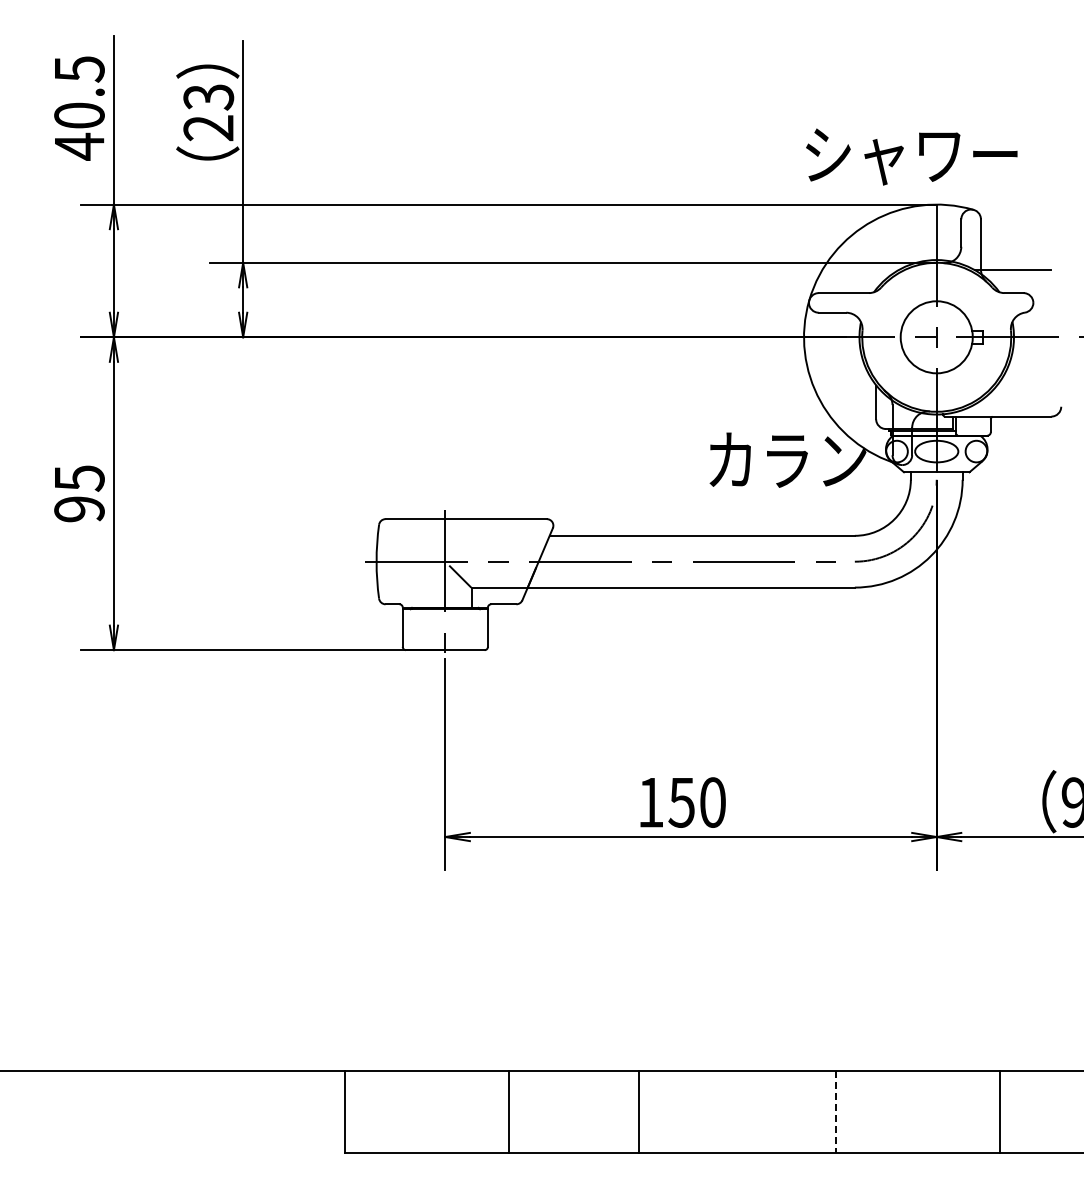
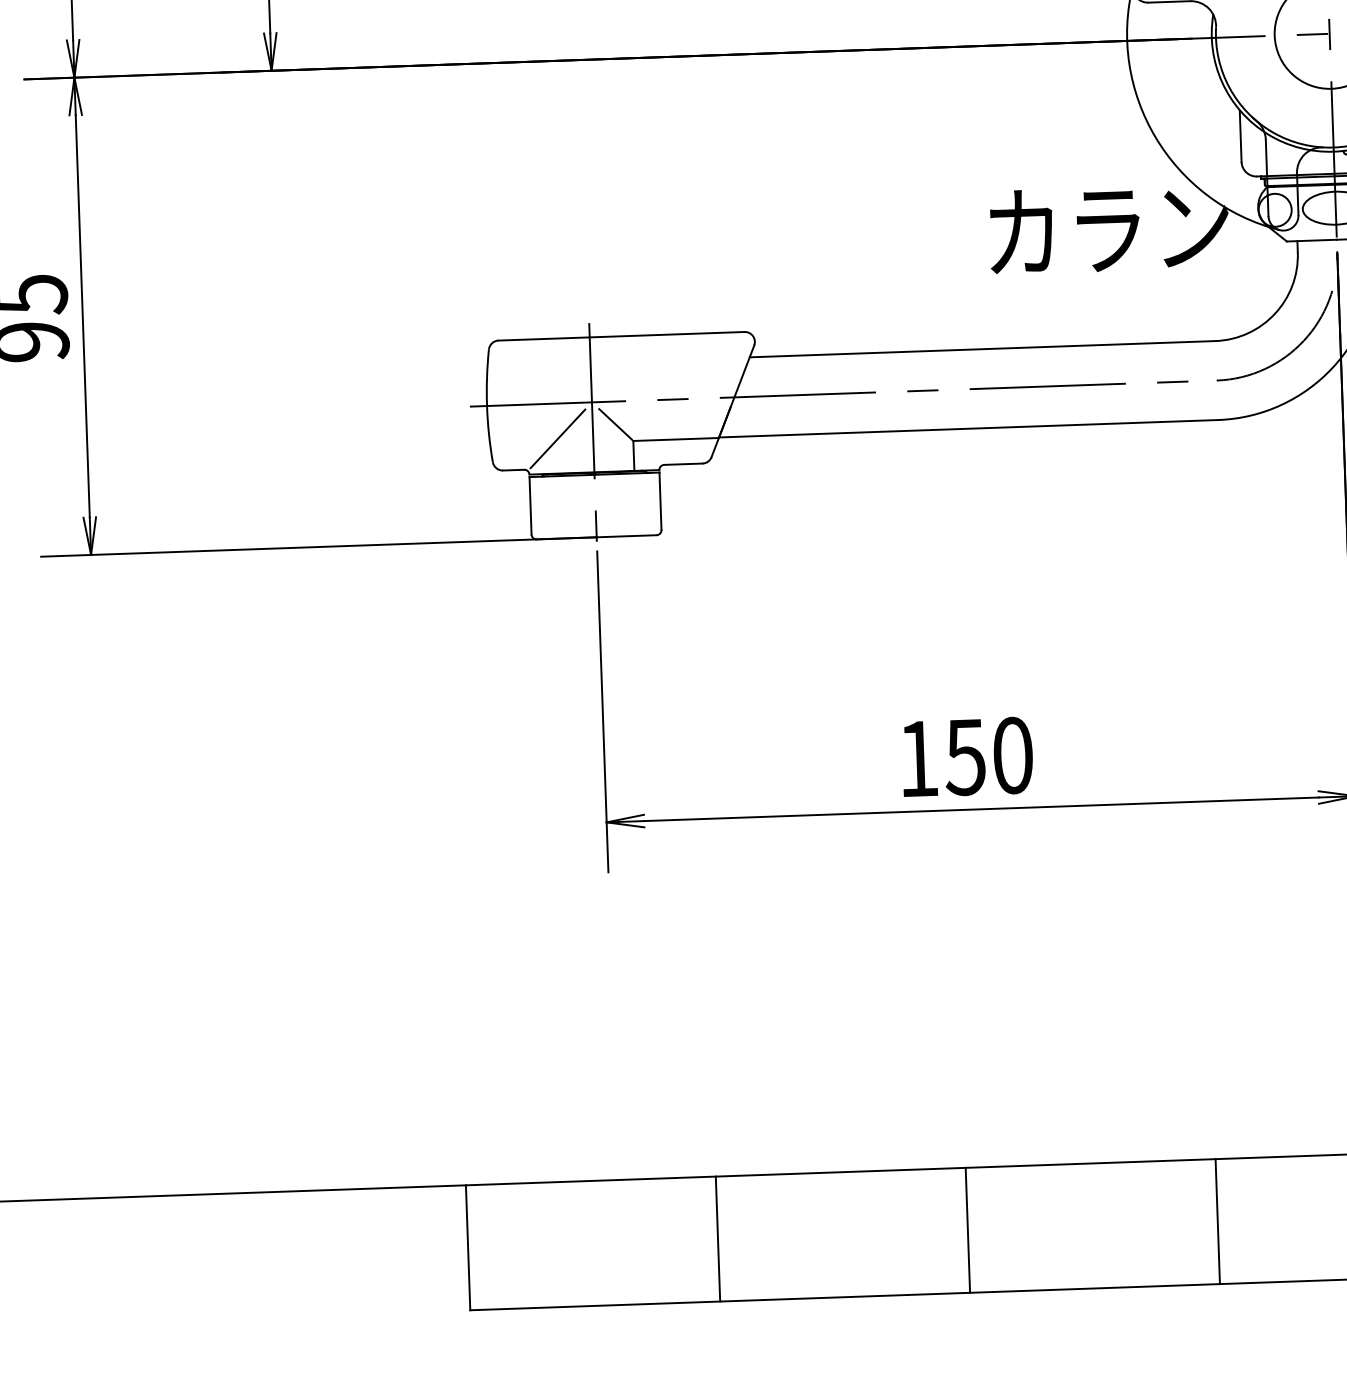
line: (421, 584) -> (556, 438), added
line: (638, 1112) -> (967, 1230), moved
line: (836, 1112) -> (1218, 1221), dashed -> solid

